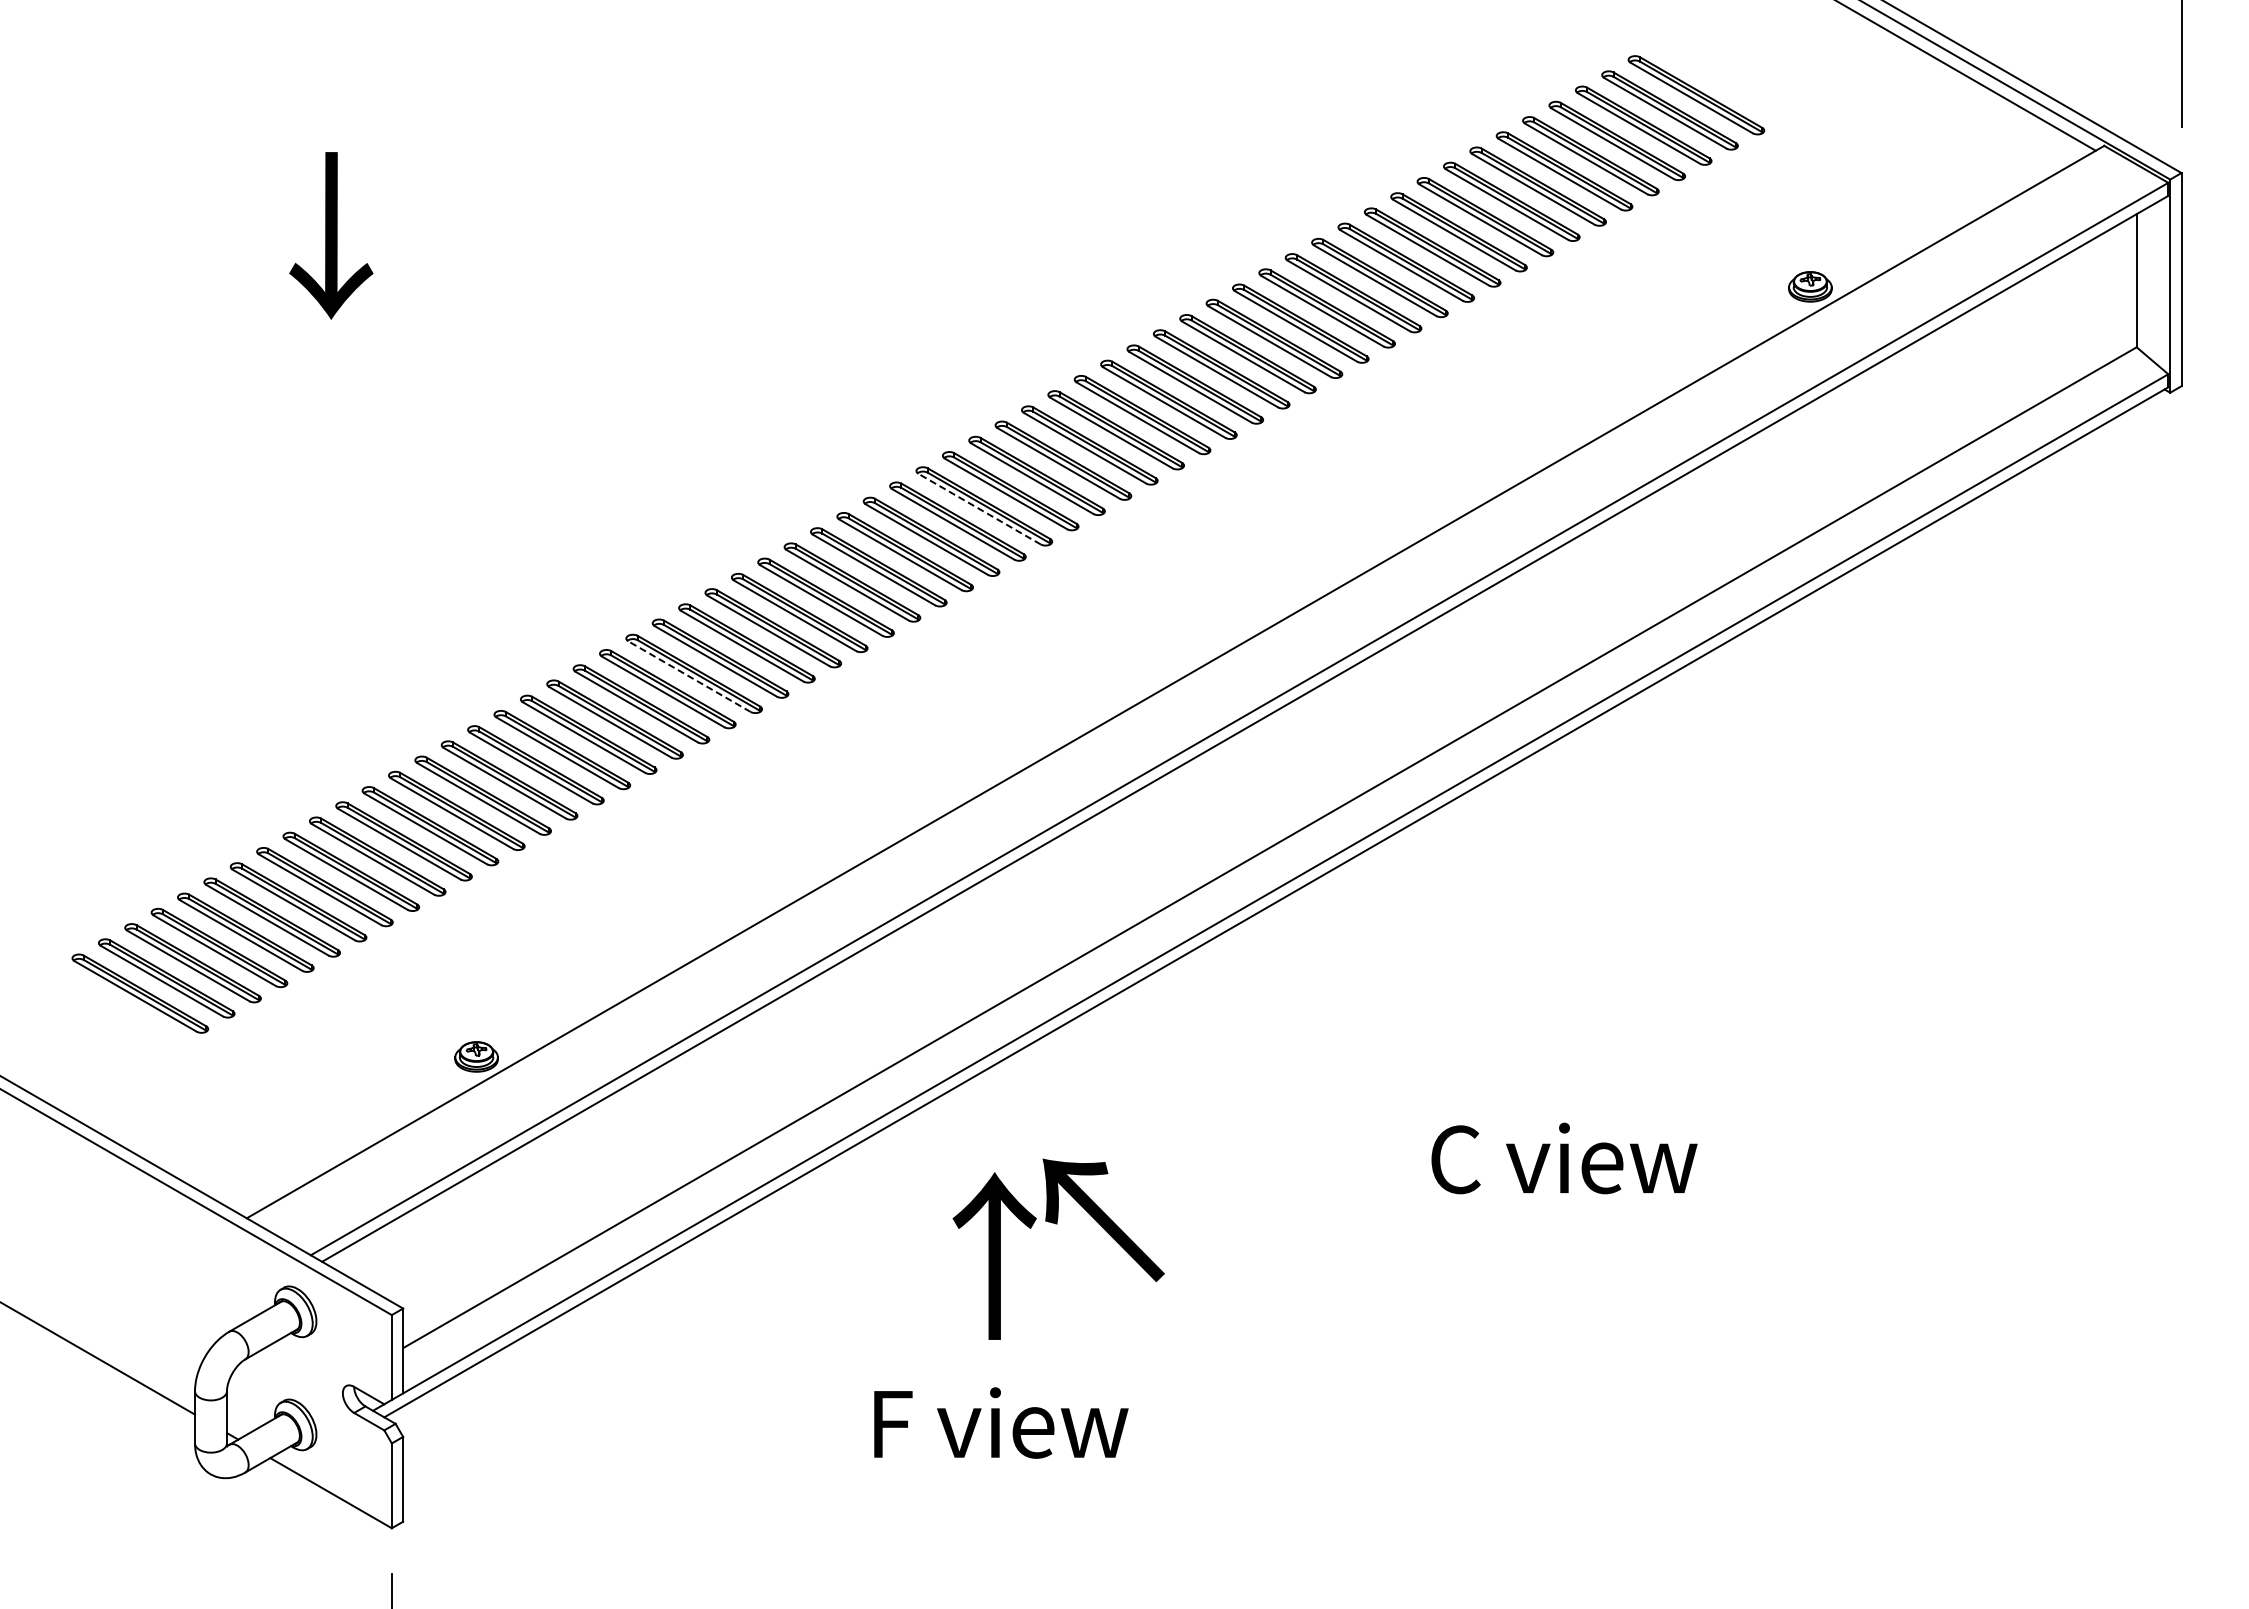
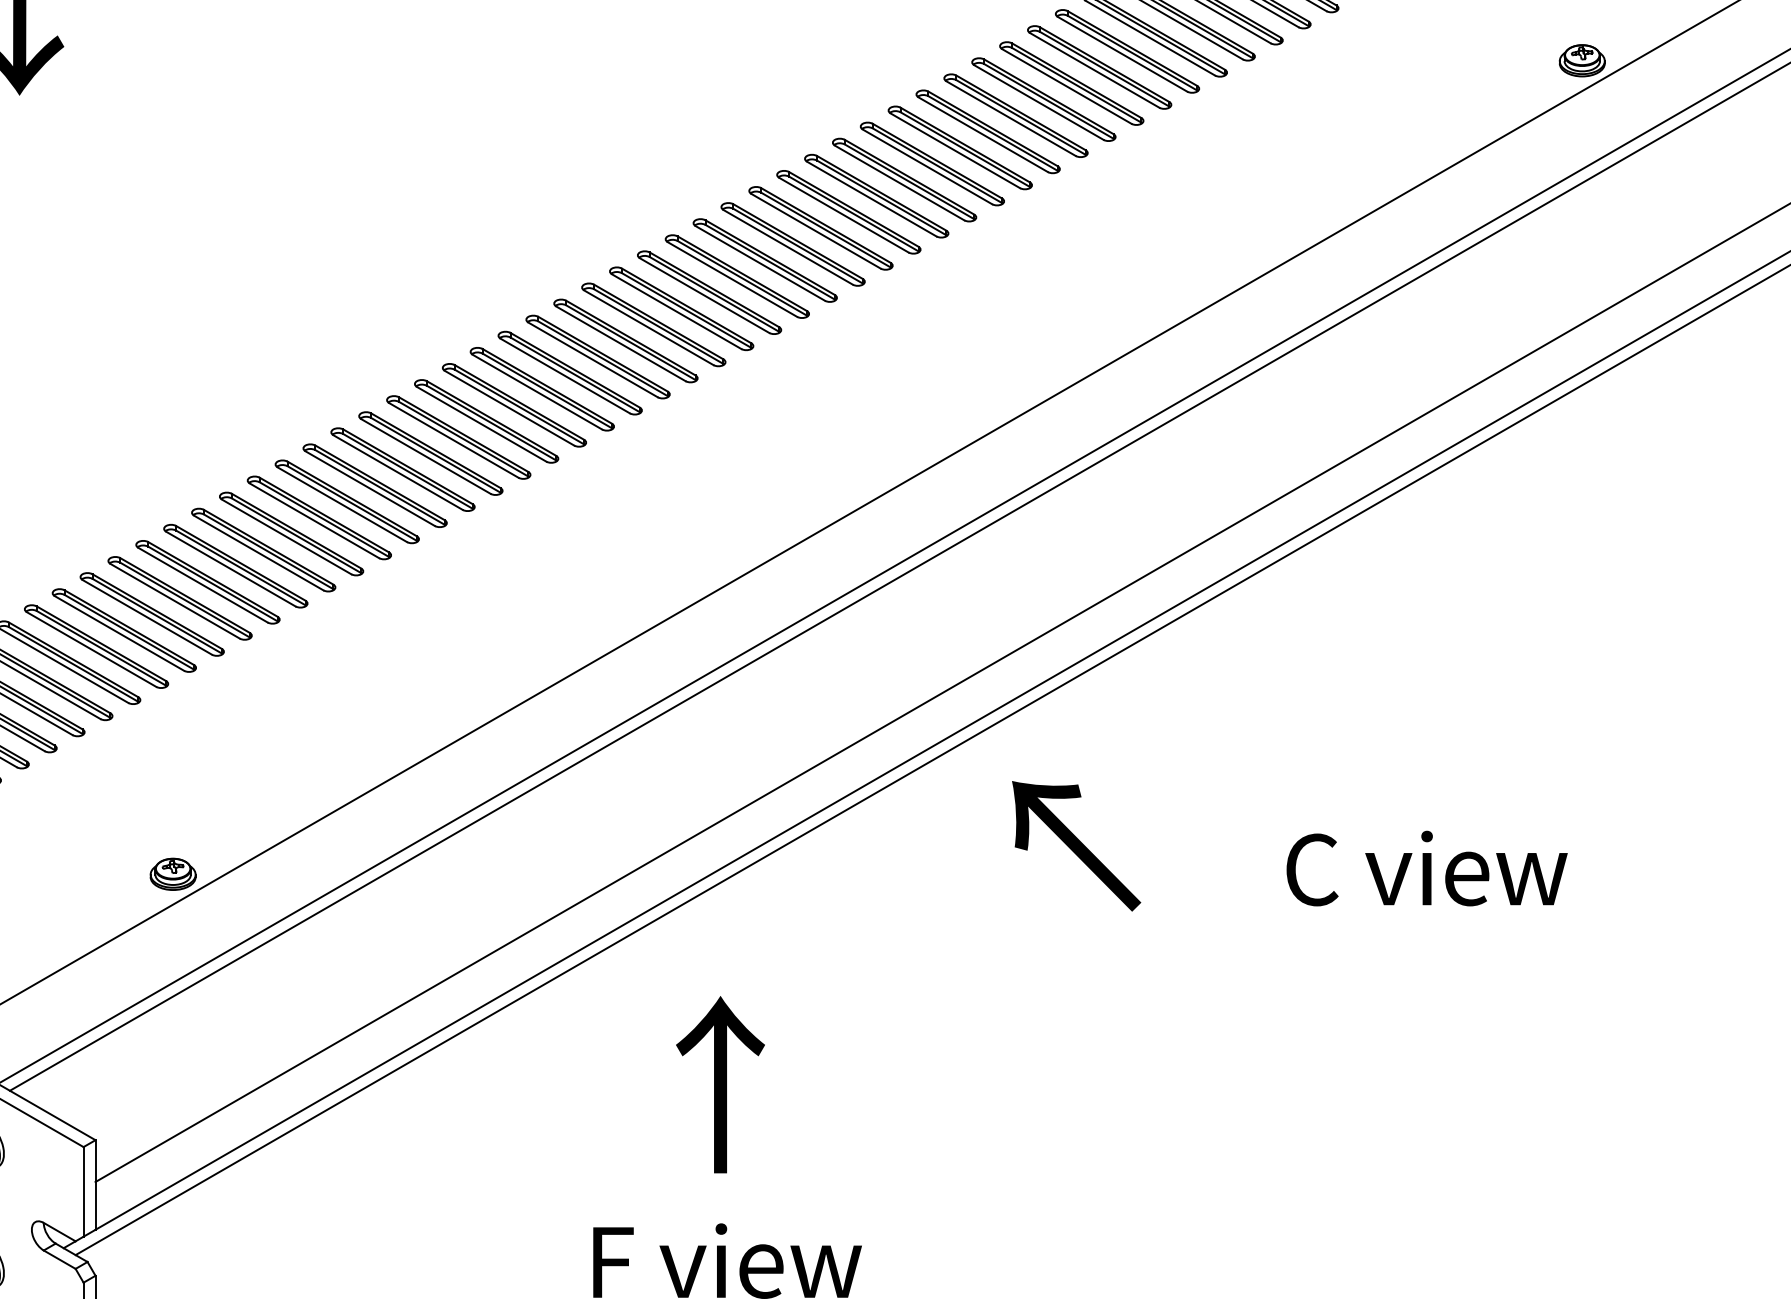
line: (979, 509) -> (704, 295), dashed -> solid
line: (689, 676) -> (398, 472), dashed -> solid
text: (1564, 1158) -> (1427, 868), moved
text: (1103, 1220) -> (1076, 846), moved

